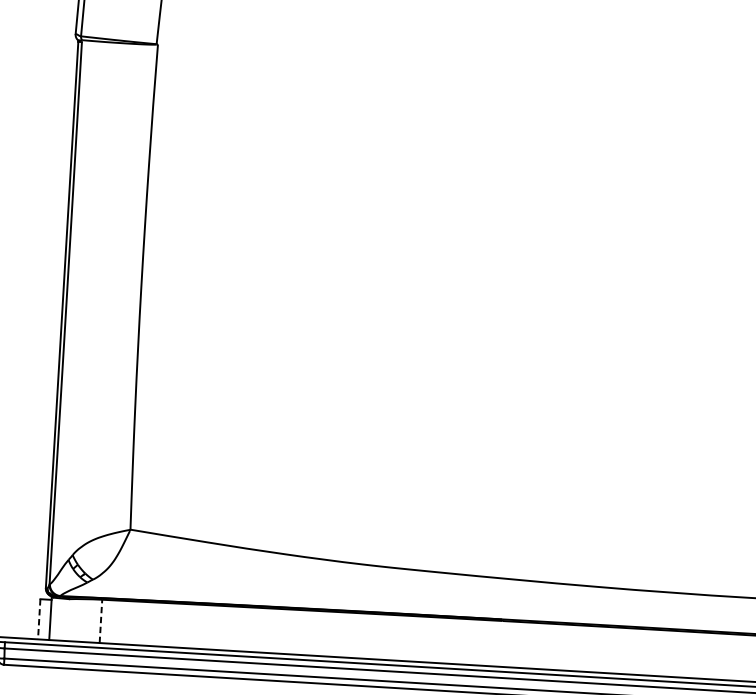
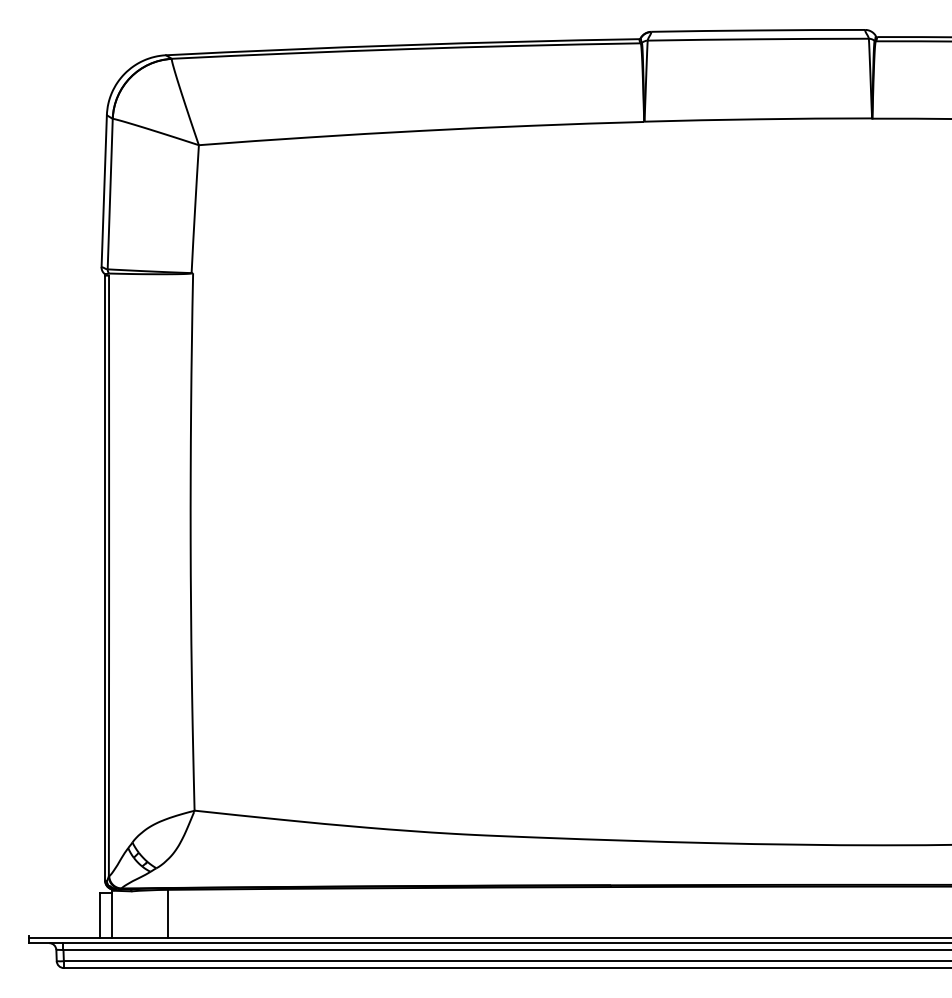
line: (38, 620) -> (99, 916), dashed -> solid
line: (101, 621) -> (168, 913), dashed -> solid

